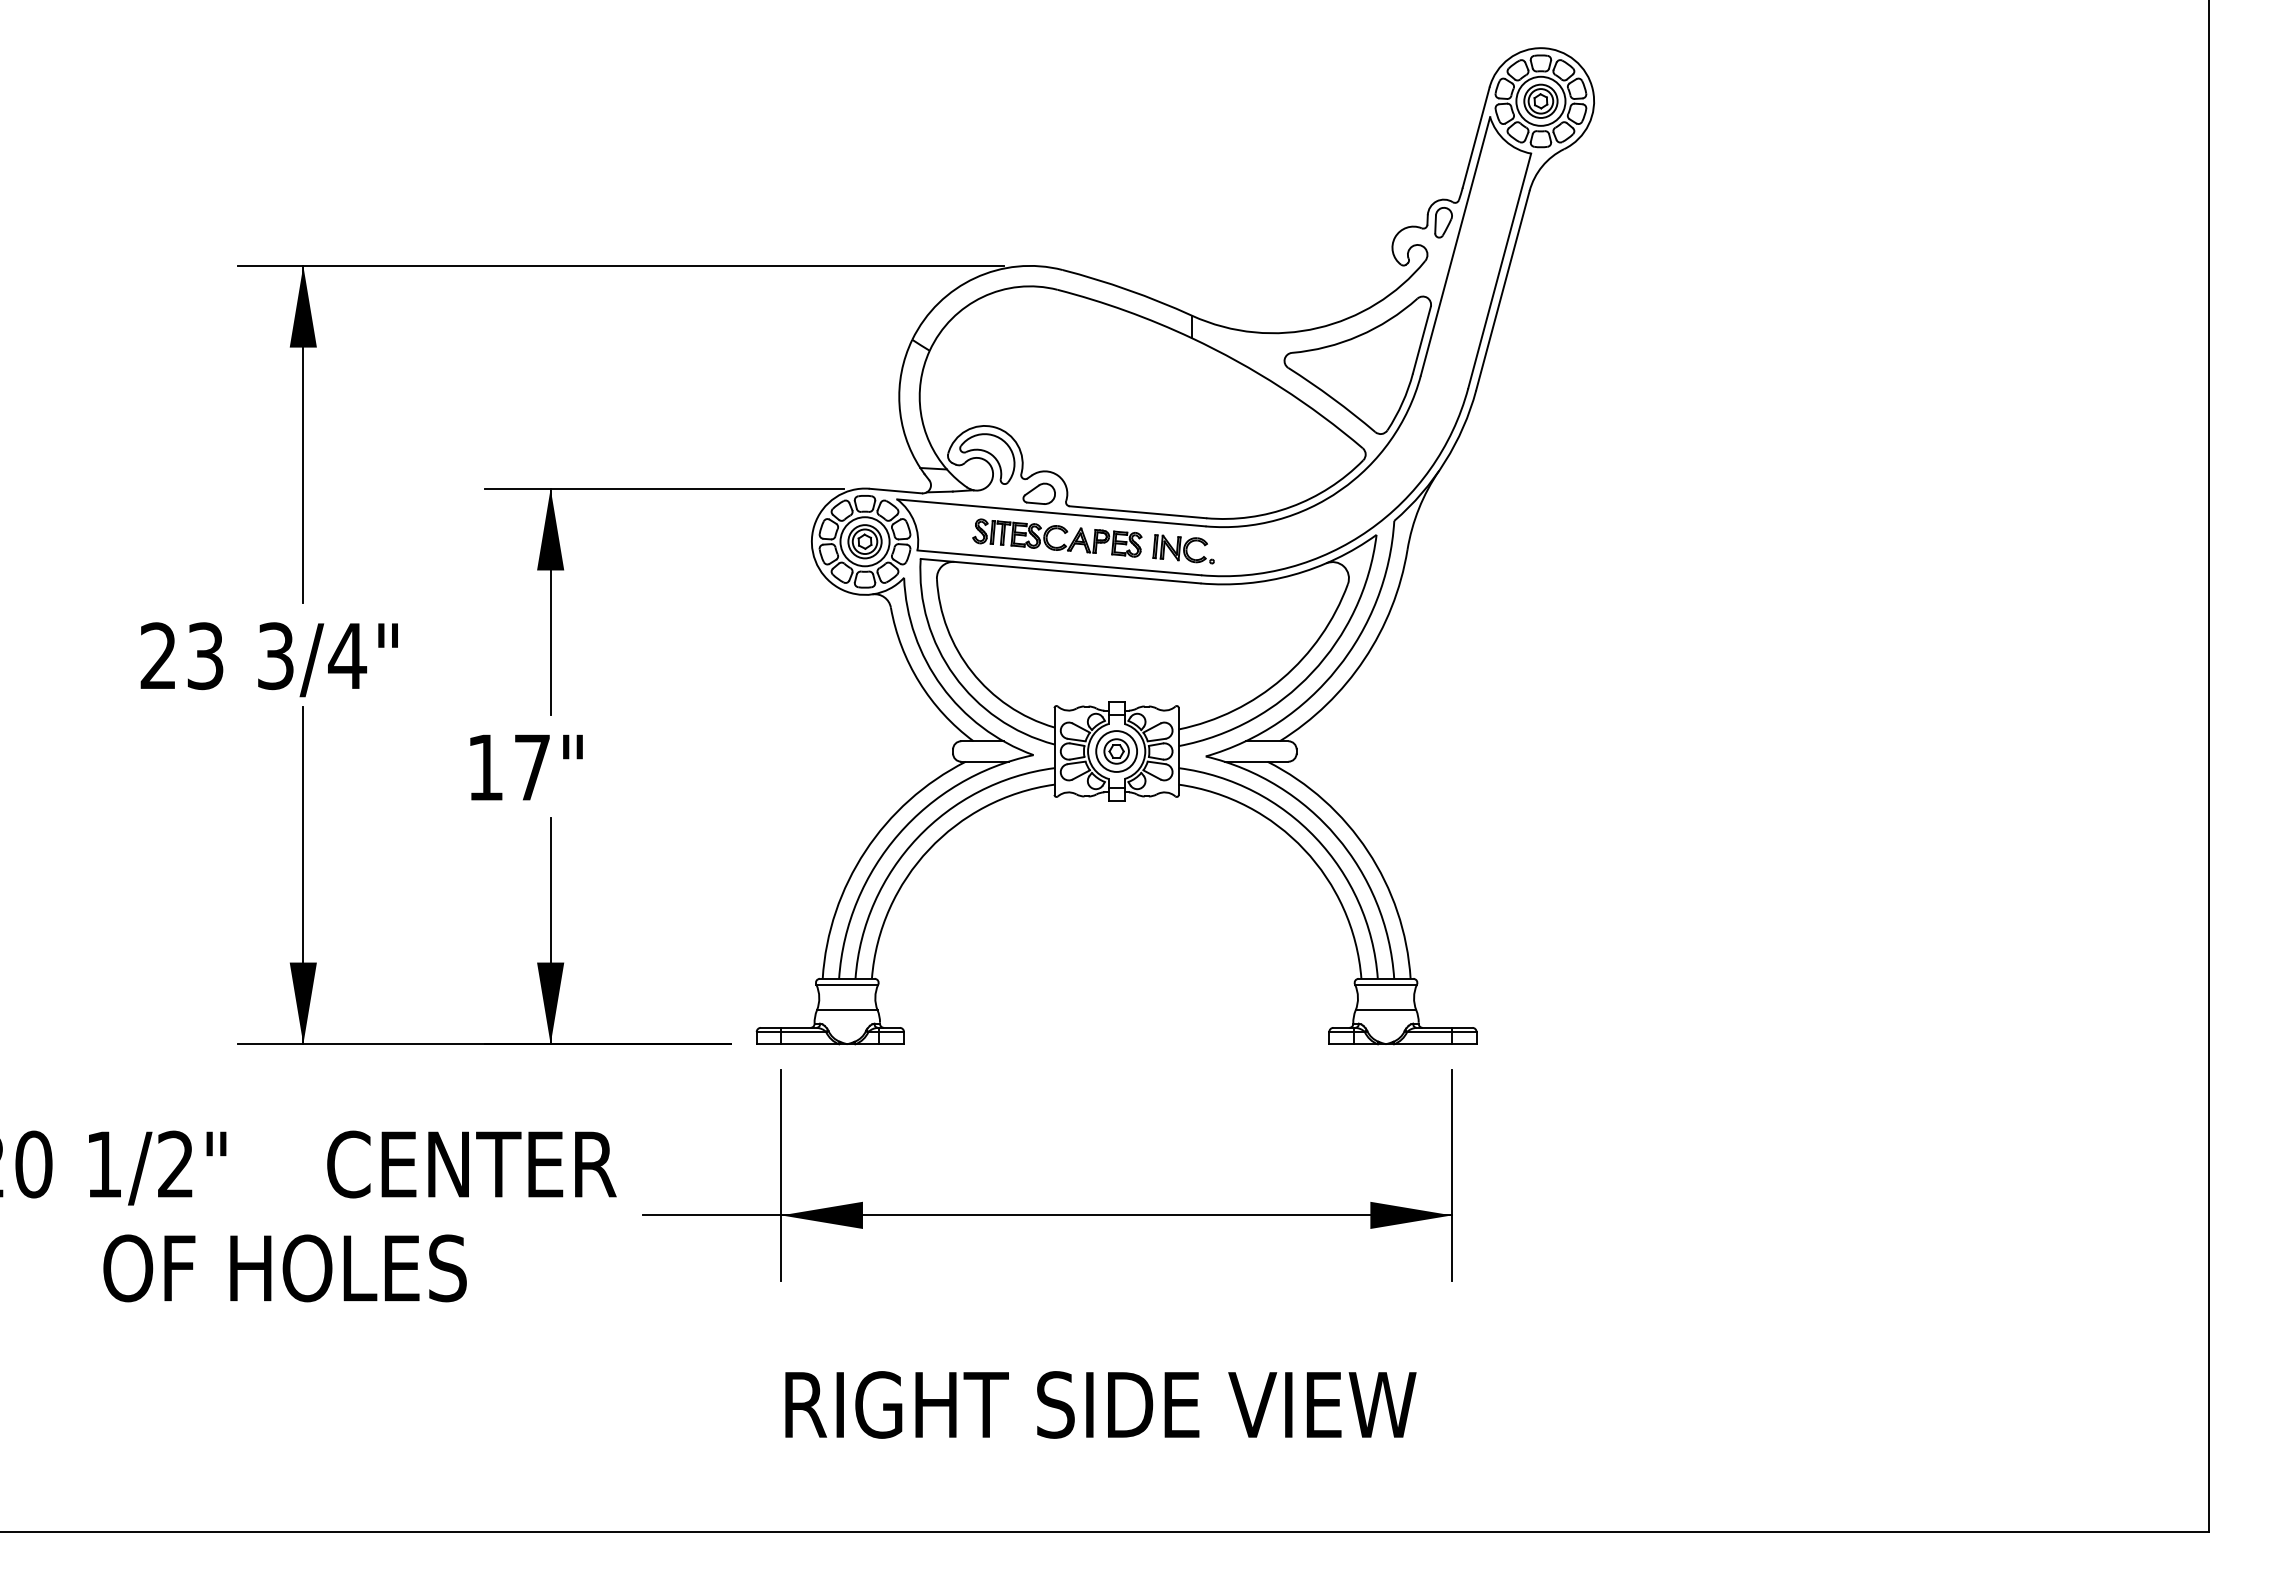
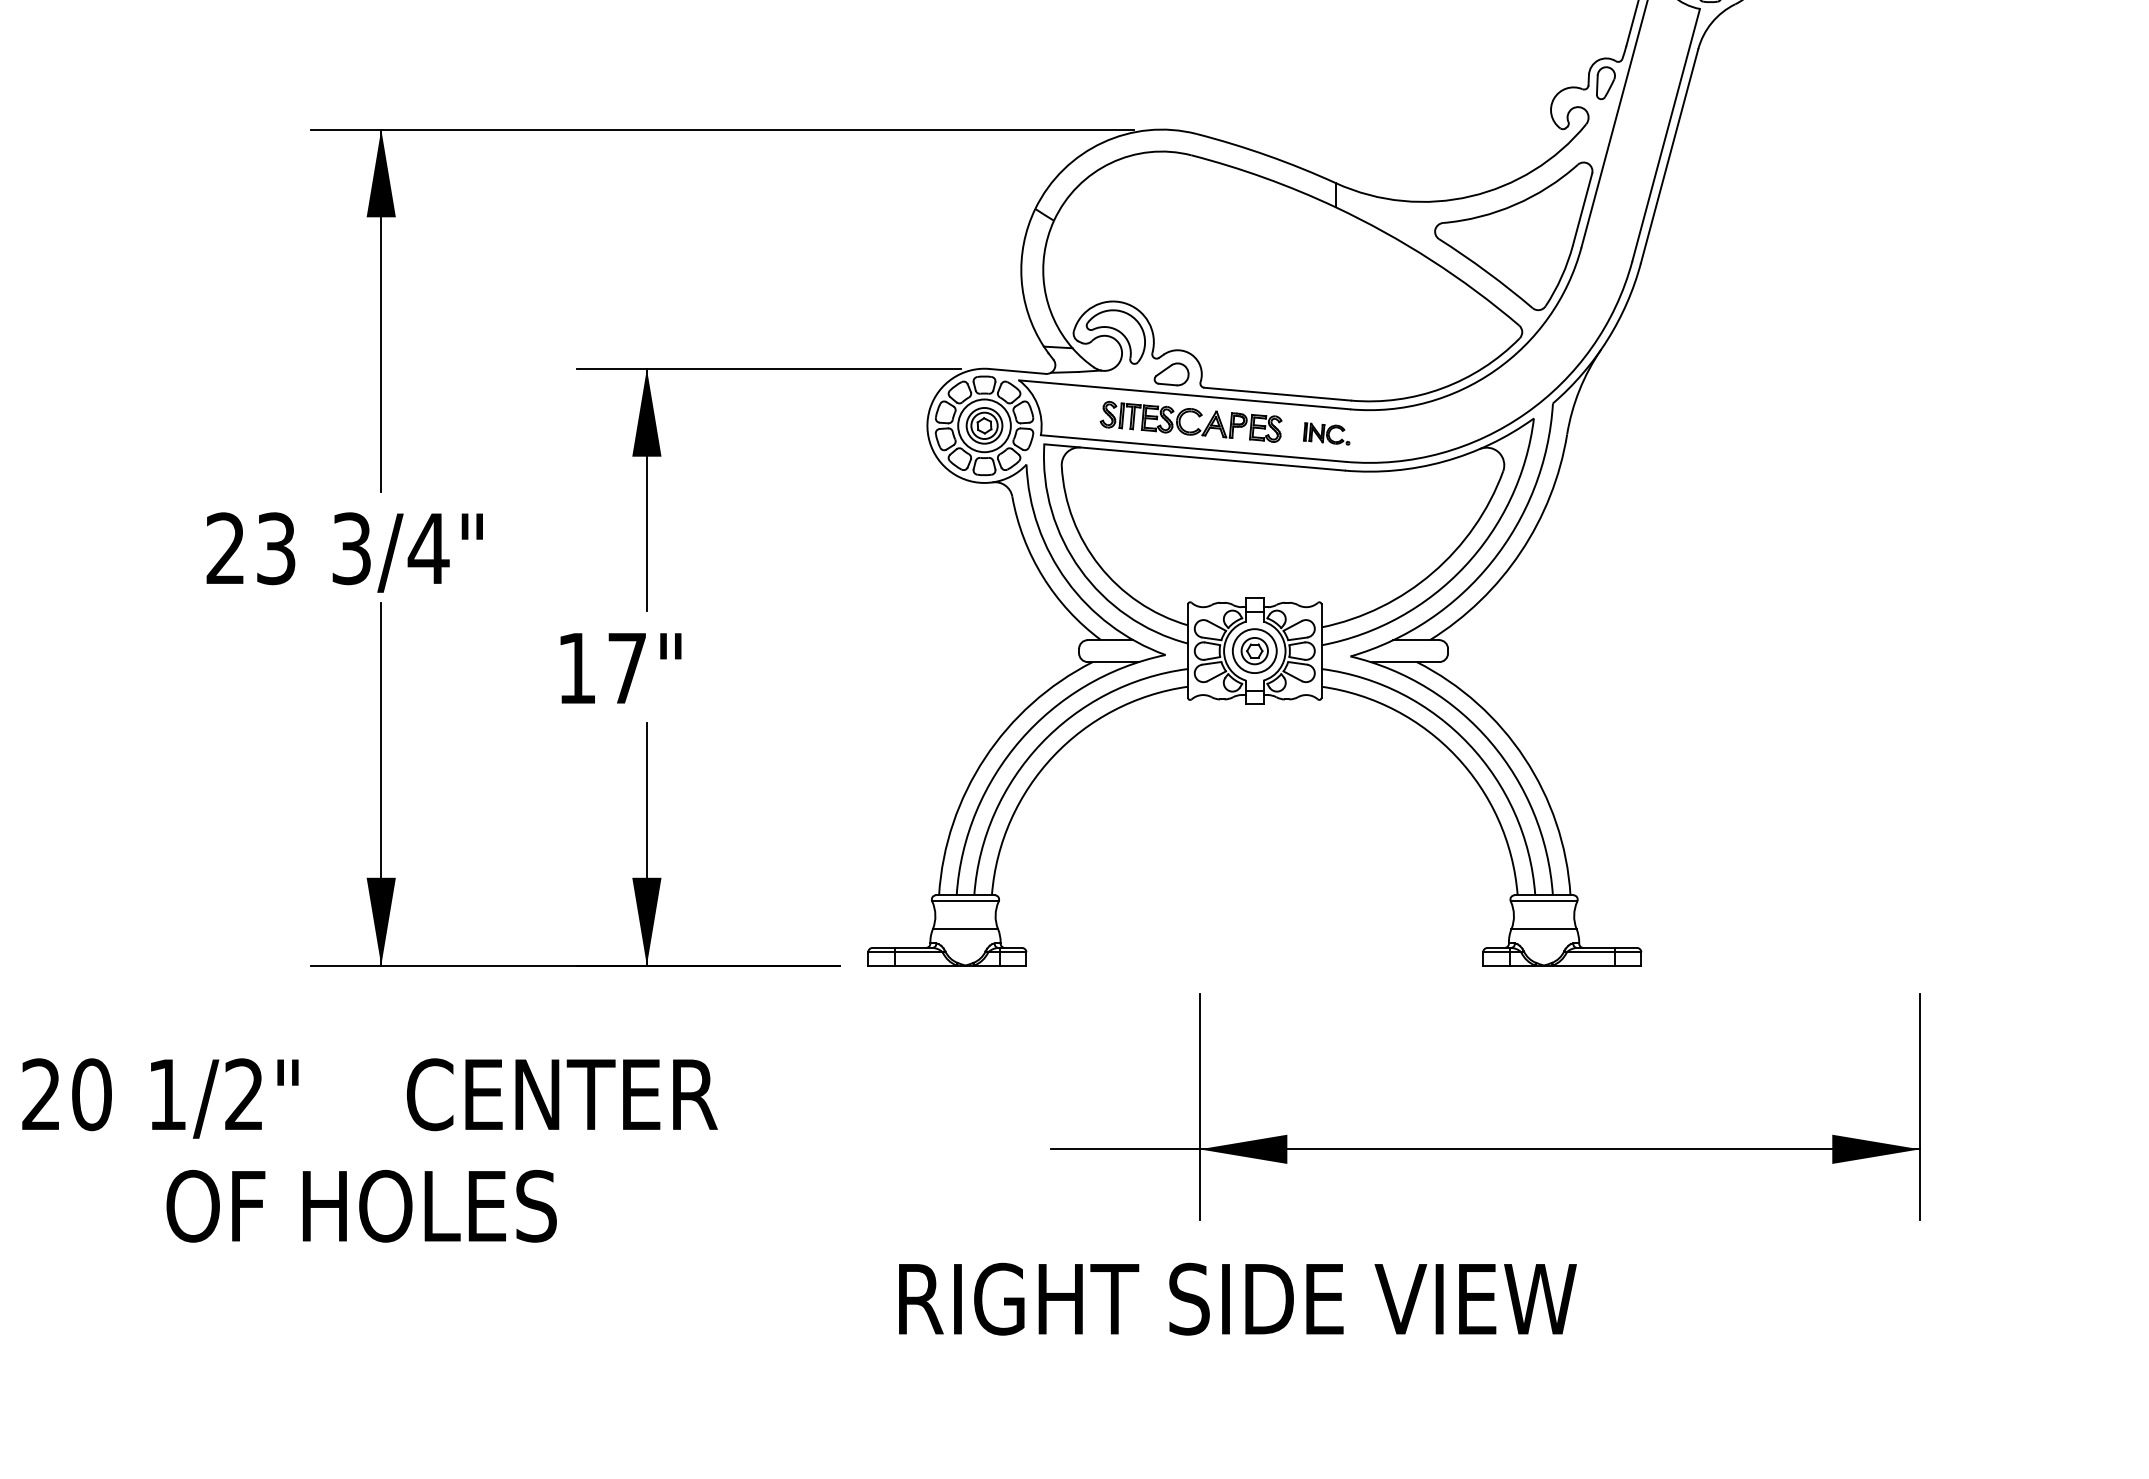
part: (1183, 549) -> (1326, 434), size x0.7
part: (1047, 1214) -> (1485, 1148), moved
text: (1100, 1404) -> (1237, 1298), moved

